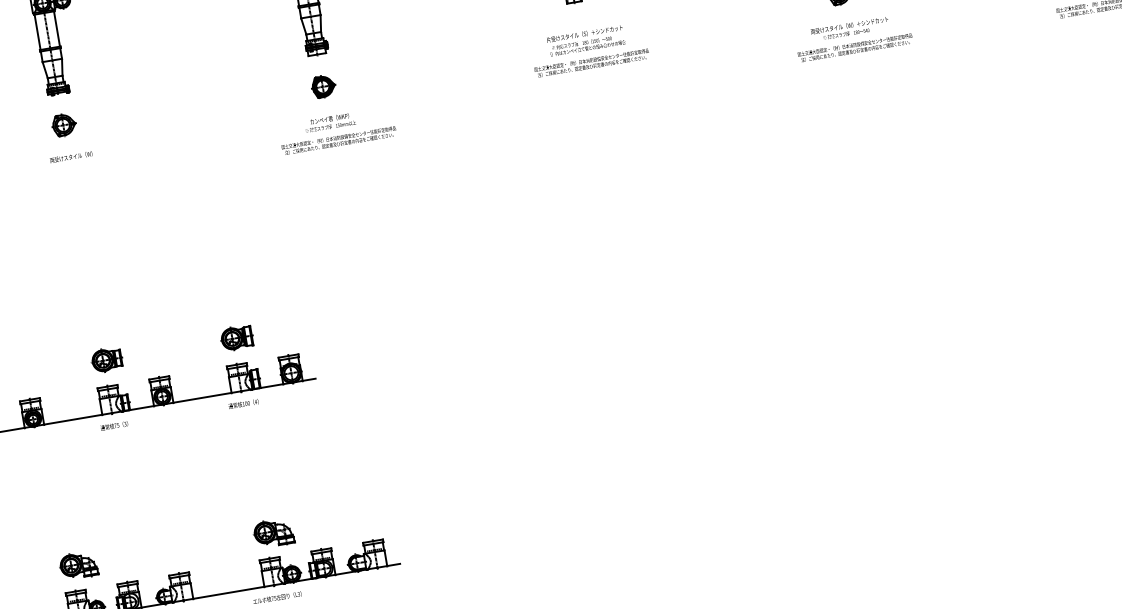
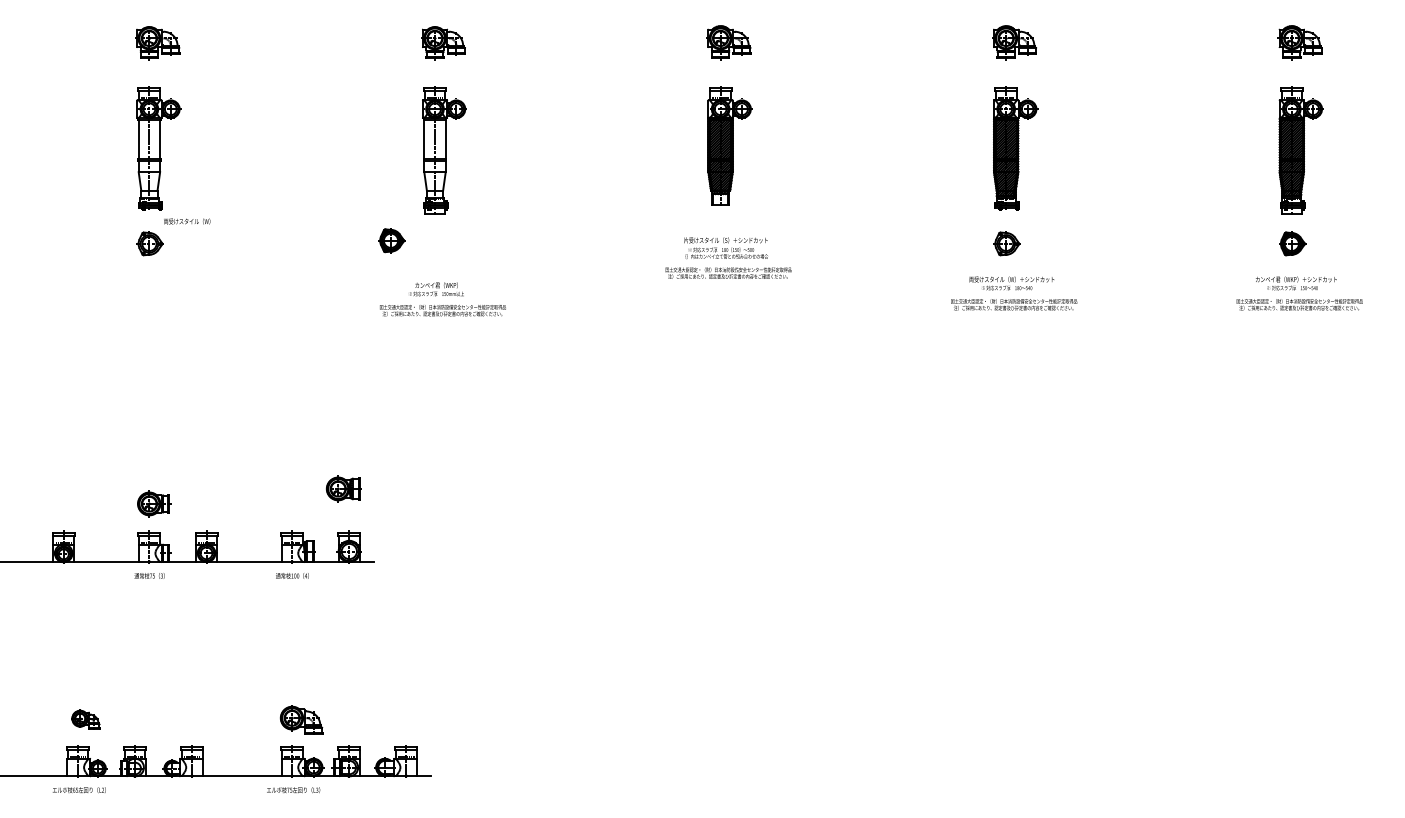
part: (323, 86) -> (391, 240), moved
text: (71, 157) -> (187, 221), moved
part: (237, 337) -> (343, 488), moved
part: (78, 565) -> (85, 719), size x0.7

